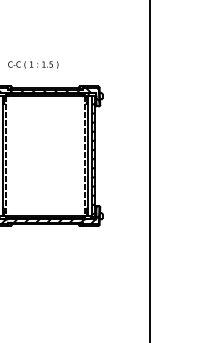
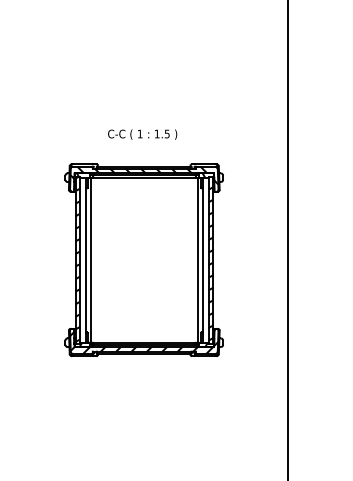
text: (33, 64) -> (142, 134), moved
line: (6, 156) -> (90, 260), dashed -> solid
line: (84, 156) -> (198, 260), dashed -> solid

